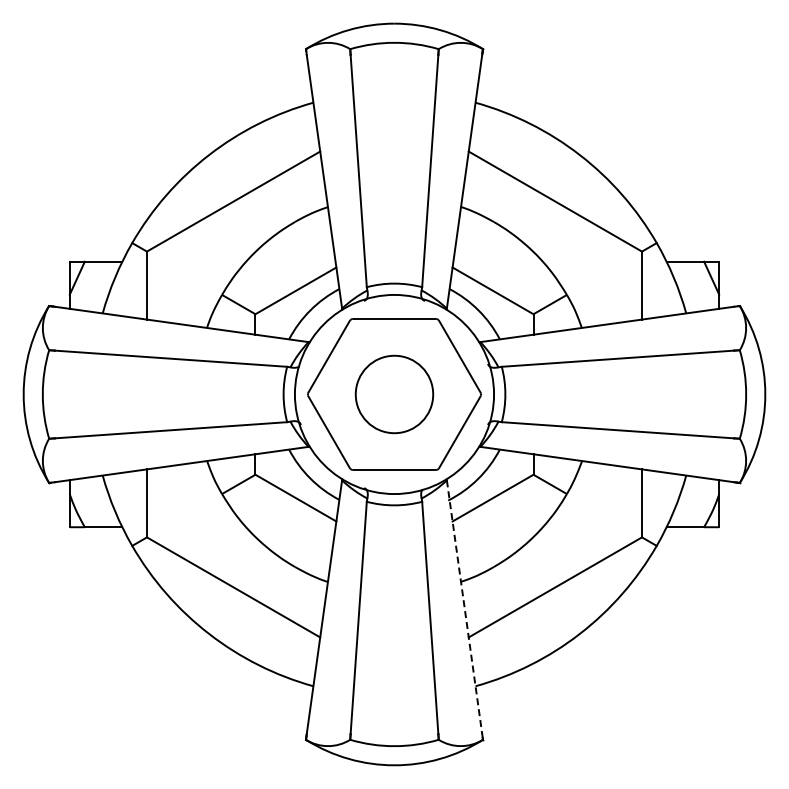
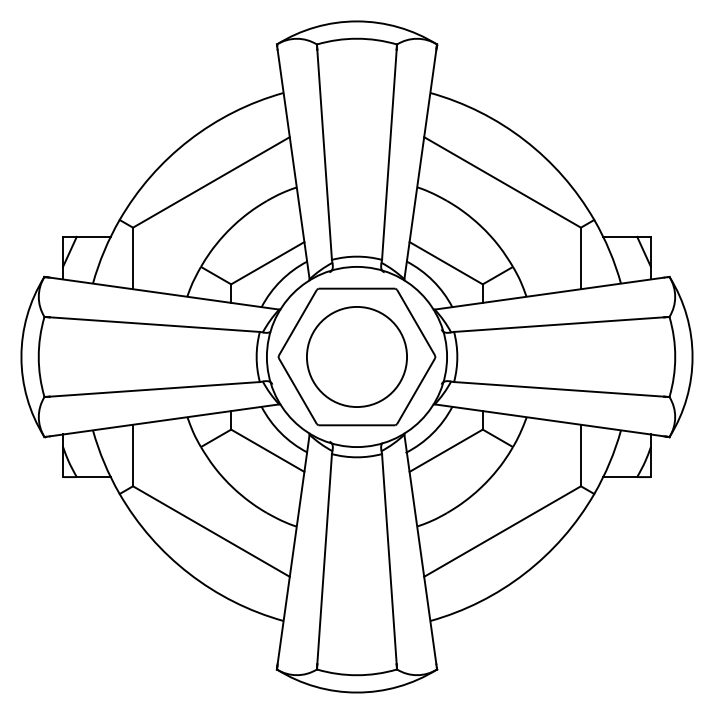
circle: (394, 394) -> (357, 357), size x1.43
line: (464, 607) -> (420, 549), dashed -> solid

